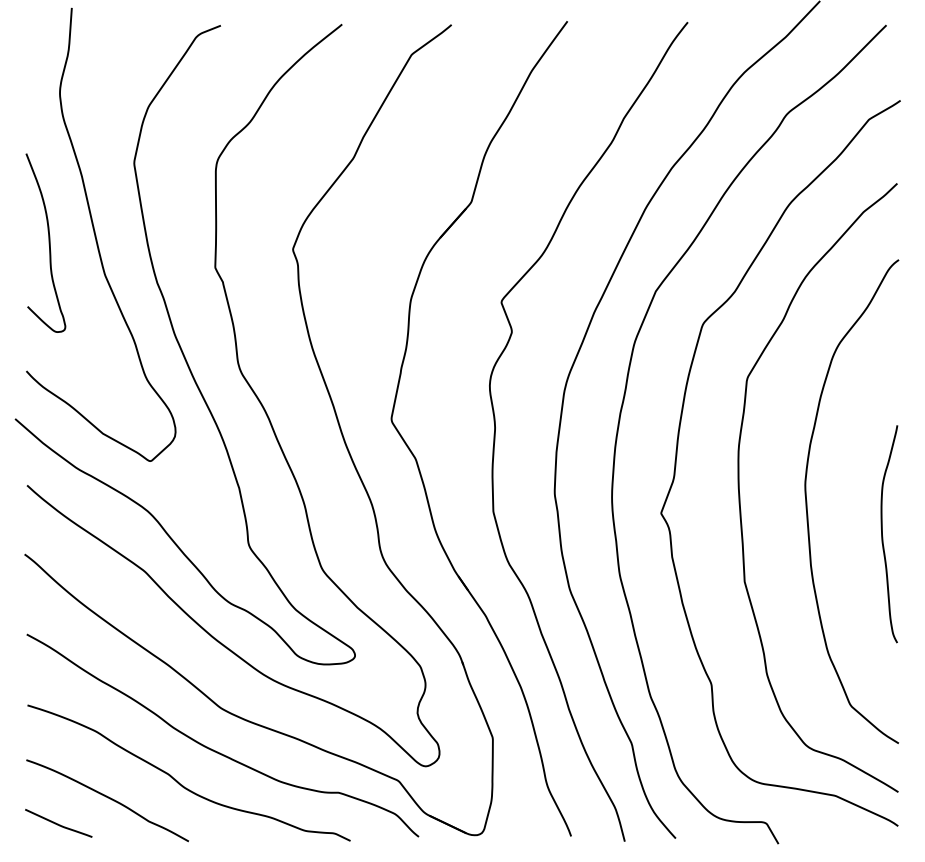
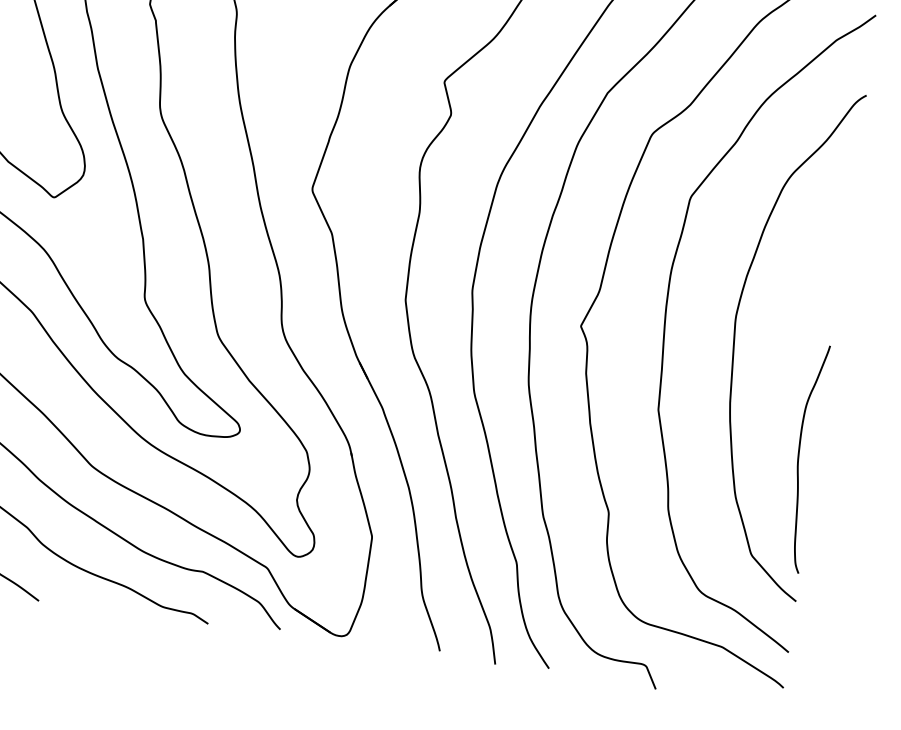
curve: (883, 536) -> (799, 460), moved

